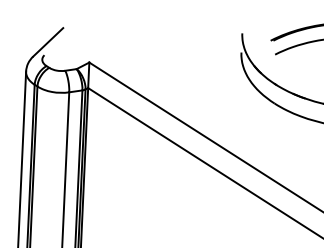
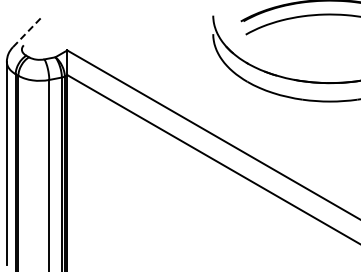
line: (47, 42) -> (26, 32), solid -> dashed

